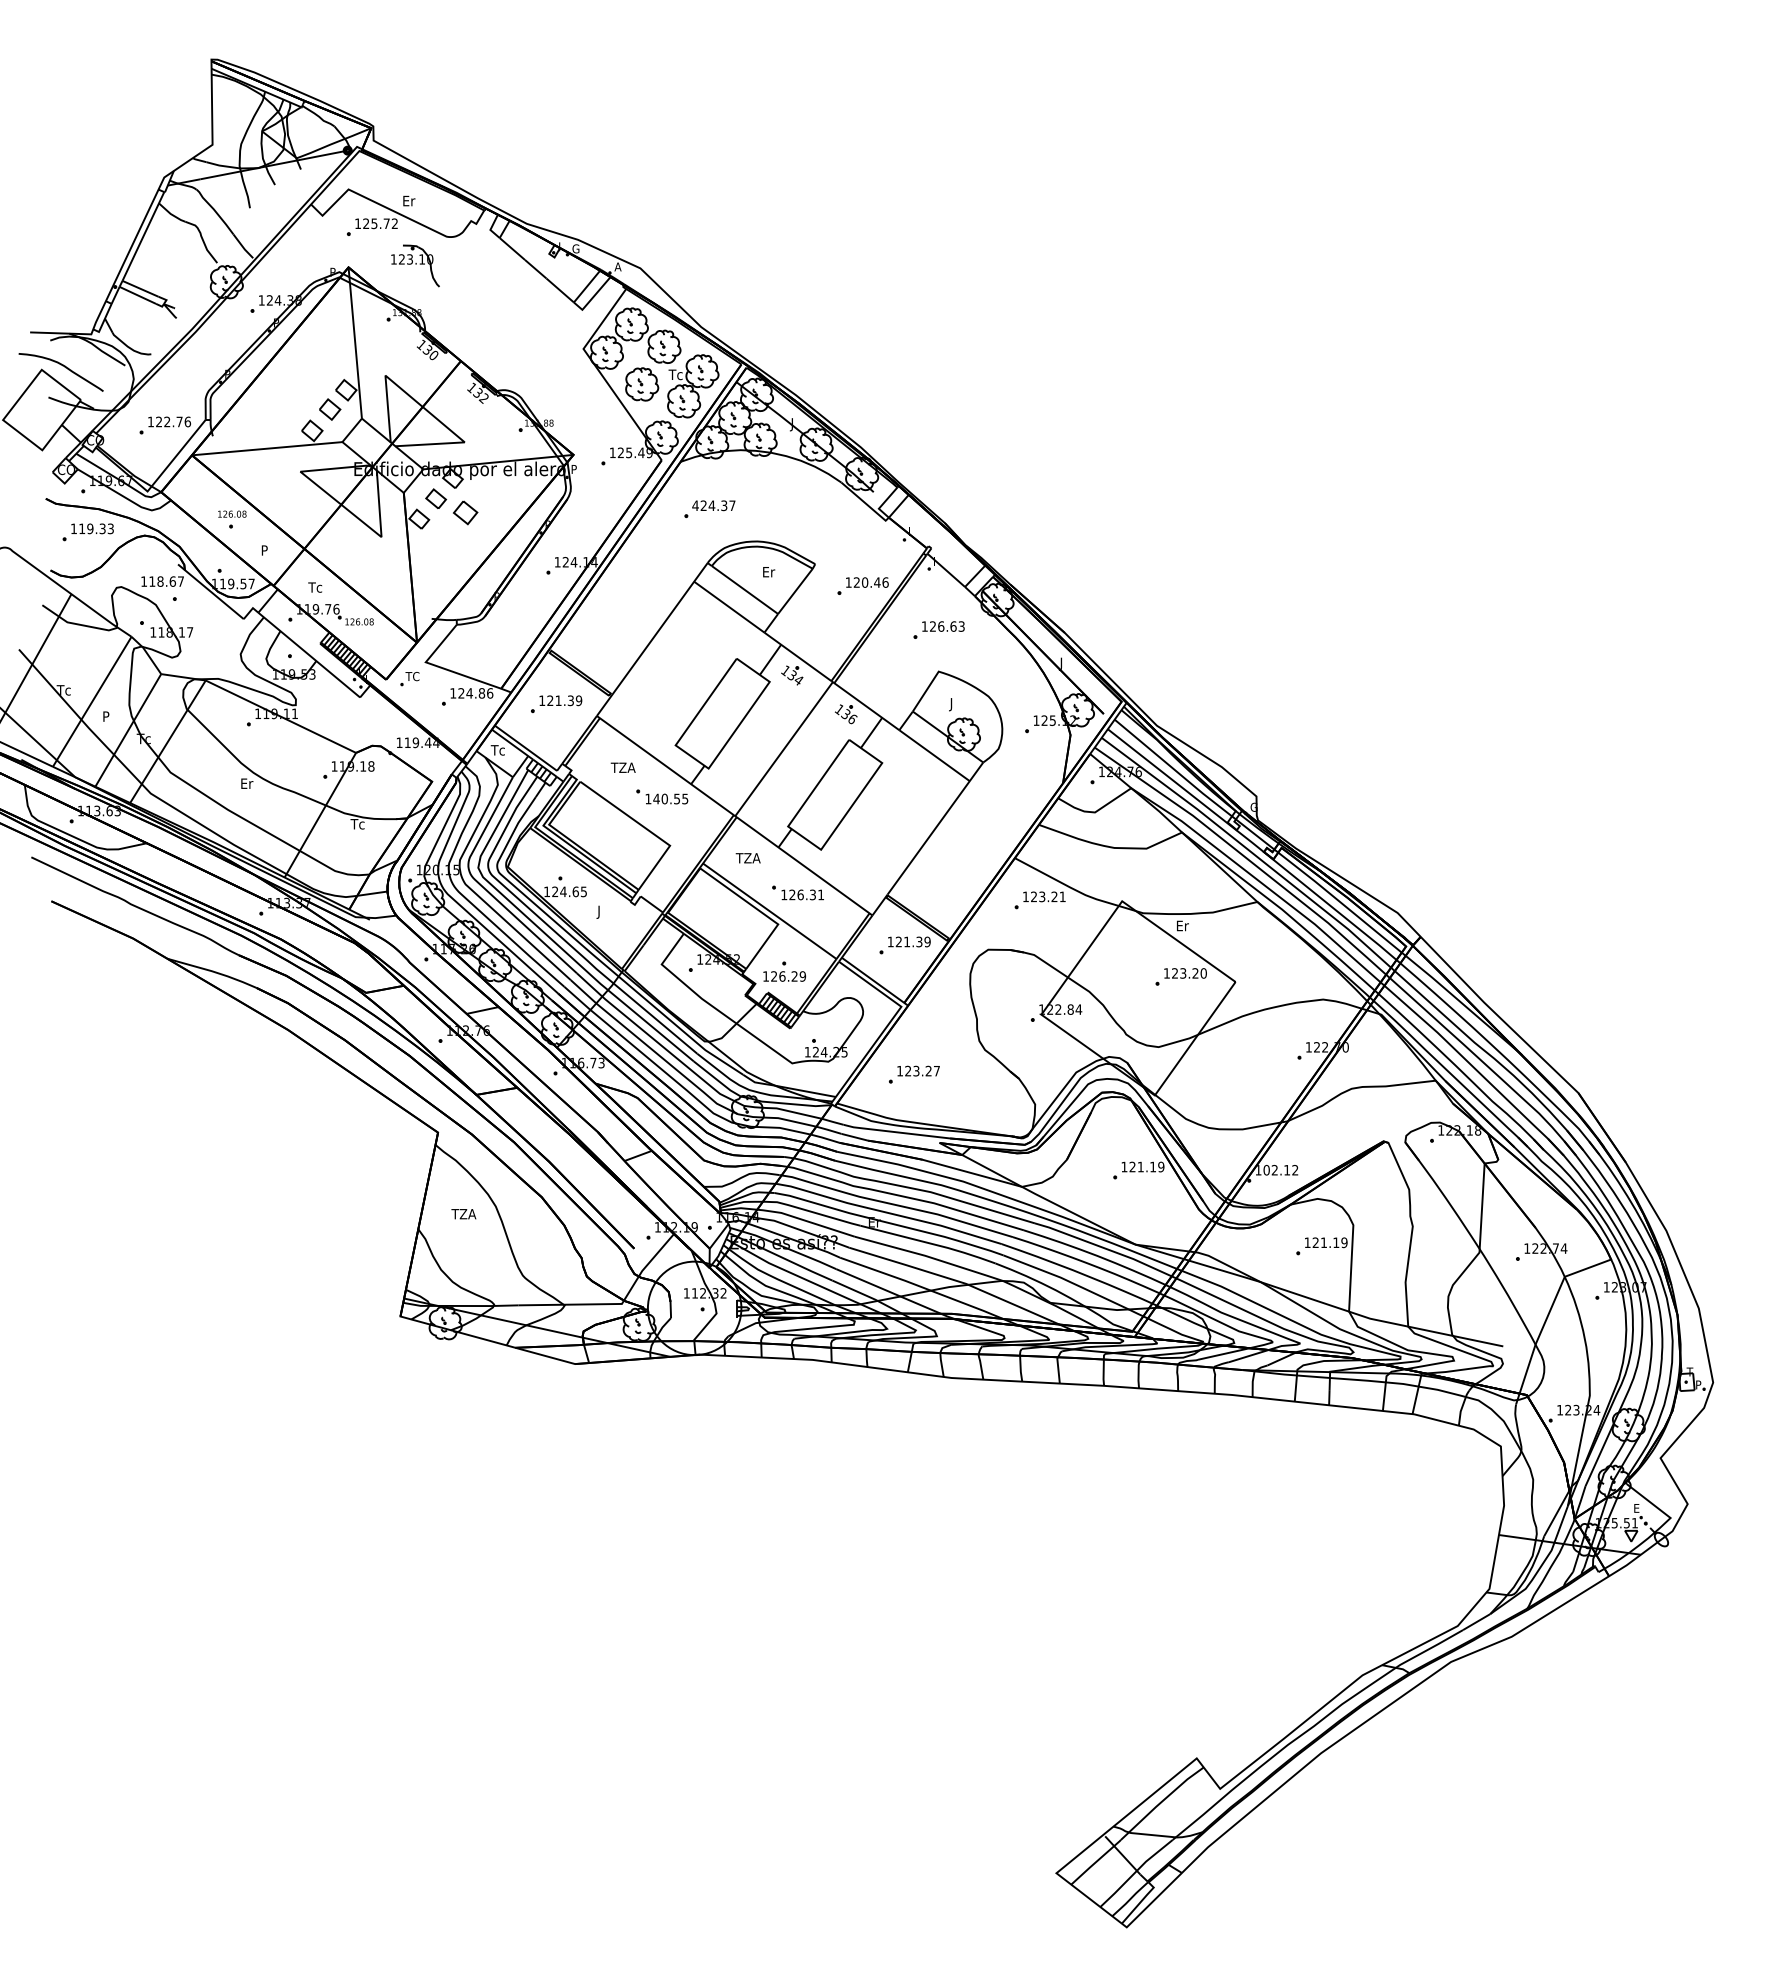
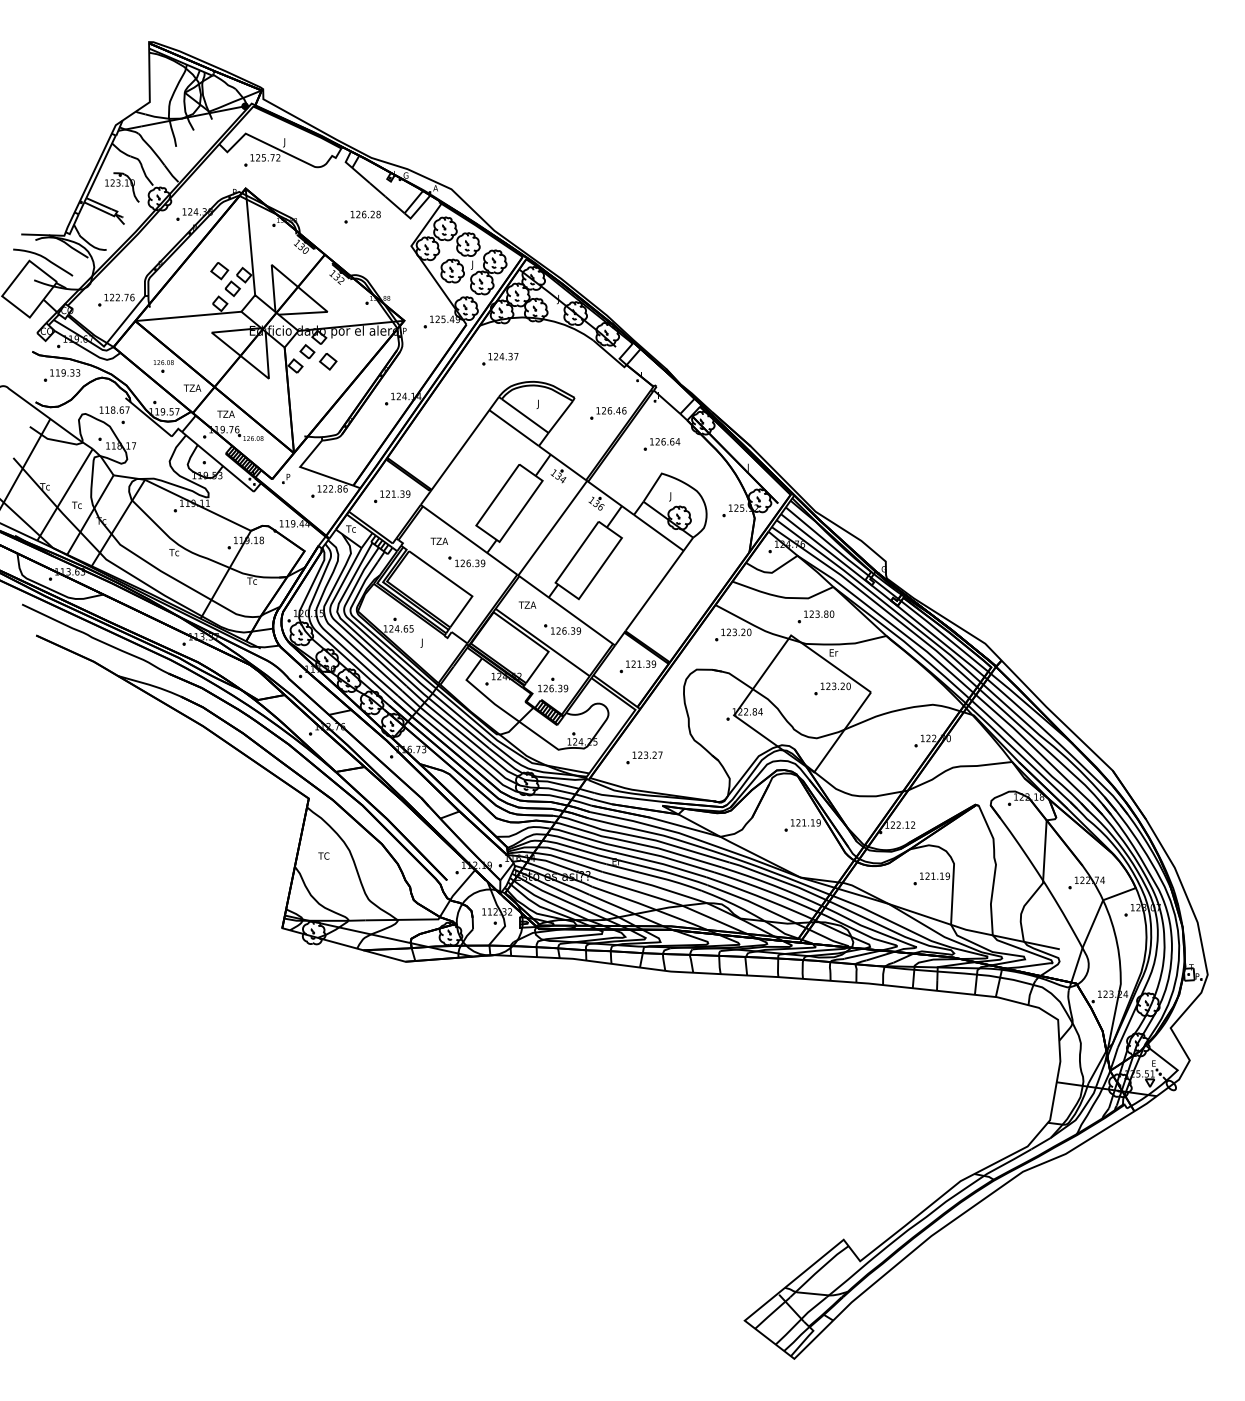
text: (408, 202) -> (287, 142), Er -> J
part: (415, 265) -> (122, 187), moved
part: (514, 307) -> (362, 216), added
text: (675, 375) -> (476, 264), Tc -> J
part: (311, 383) -> (219, 270), added
text: (695, 505) -> (490, 356), 424.37 -> 124.37
text: (272, 550) -> (192, 388), P -> TZA
text: (768, 573) -> (541, 404), Er -> J
text: (865, 582) -> (610, 410), 120.46 -> 126.46
text: (324, 587) -> (228, 414), Tc -> TZA
text: (961, 626) -> (677, 441), 126.63 -> 126.64
text: (412, 676) -> (290, 477), TC -> P
text: (469, 693) -> (330, 489), 124.86 -> 122.86
text: (109, 716) -> (77, 505), P -> Tc
text: (247, 783) -> (174, 552), Er -> Tc
text: (670, 798) -> (472, 563), 140.55 -> 126.39
part: (1157, 874) -> (816, 616), added
text: (821, 894) -> (579, 630), 126.31 -> 126.39
text: (1062, 896) -> (749, 632), 123.21 -> 123.20
text: (794, 976) -> (560, 688), 126.29 -> 126.39
text: (1266, 1170) -> (892, 825), 102.12 -> 122.12
text: (467, 1213) -> (329, 855), TZA -> TC

